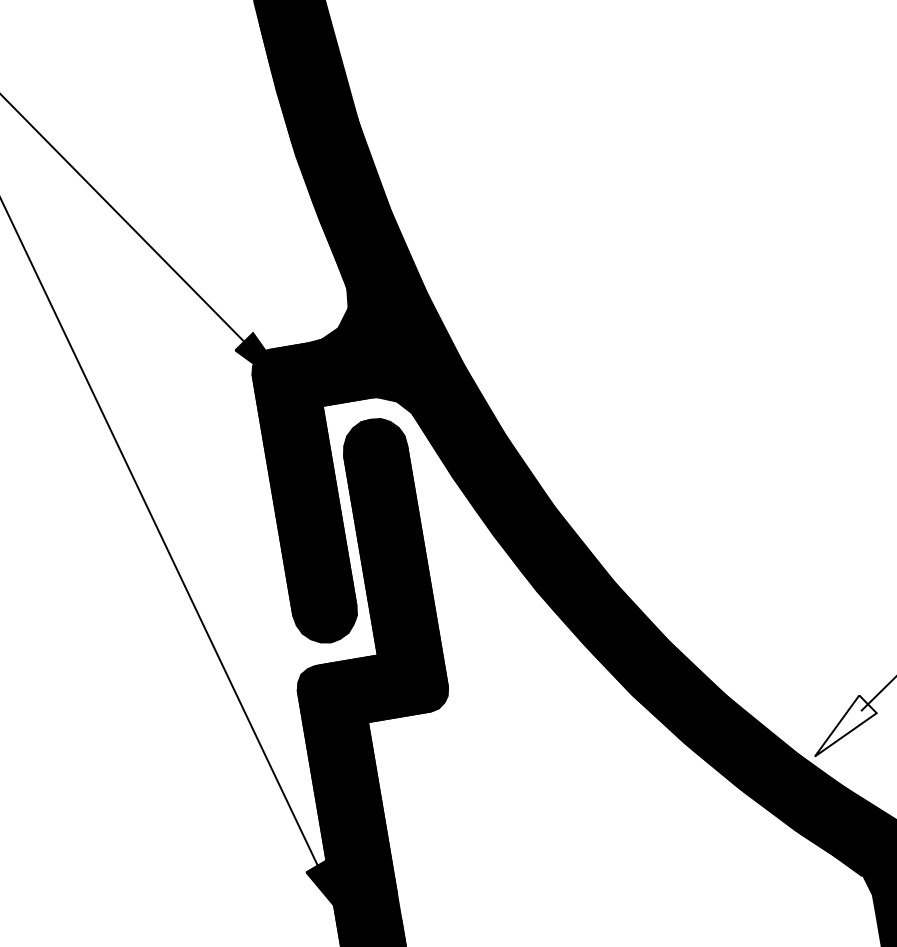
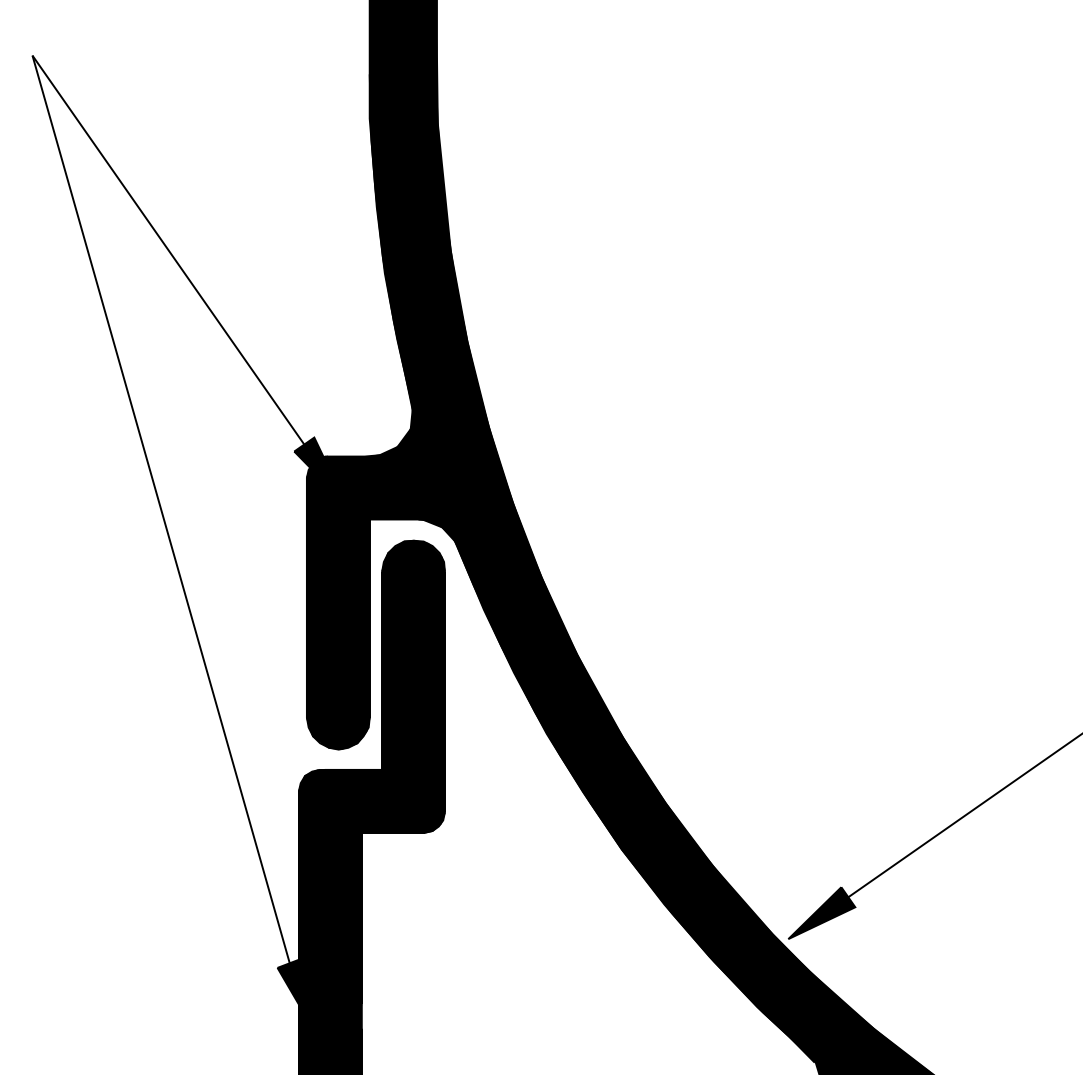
fill: (843, 725) -> (821, 913), added

